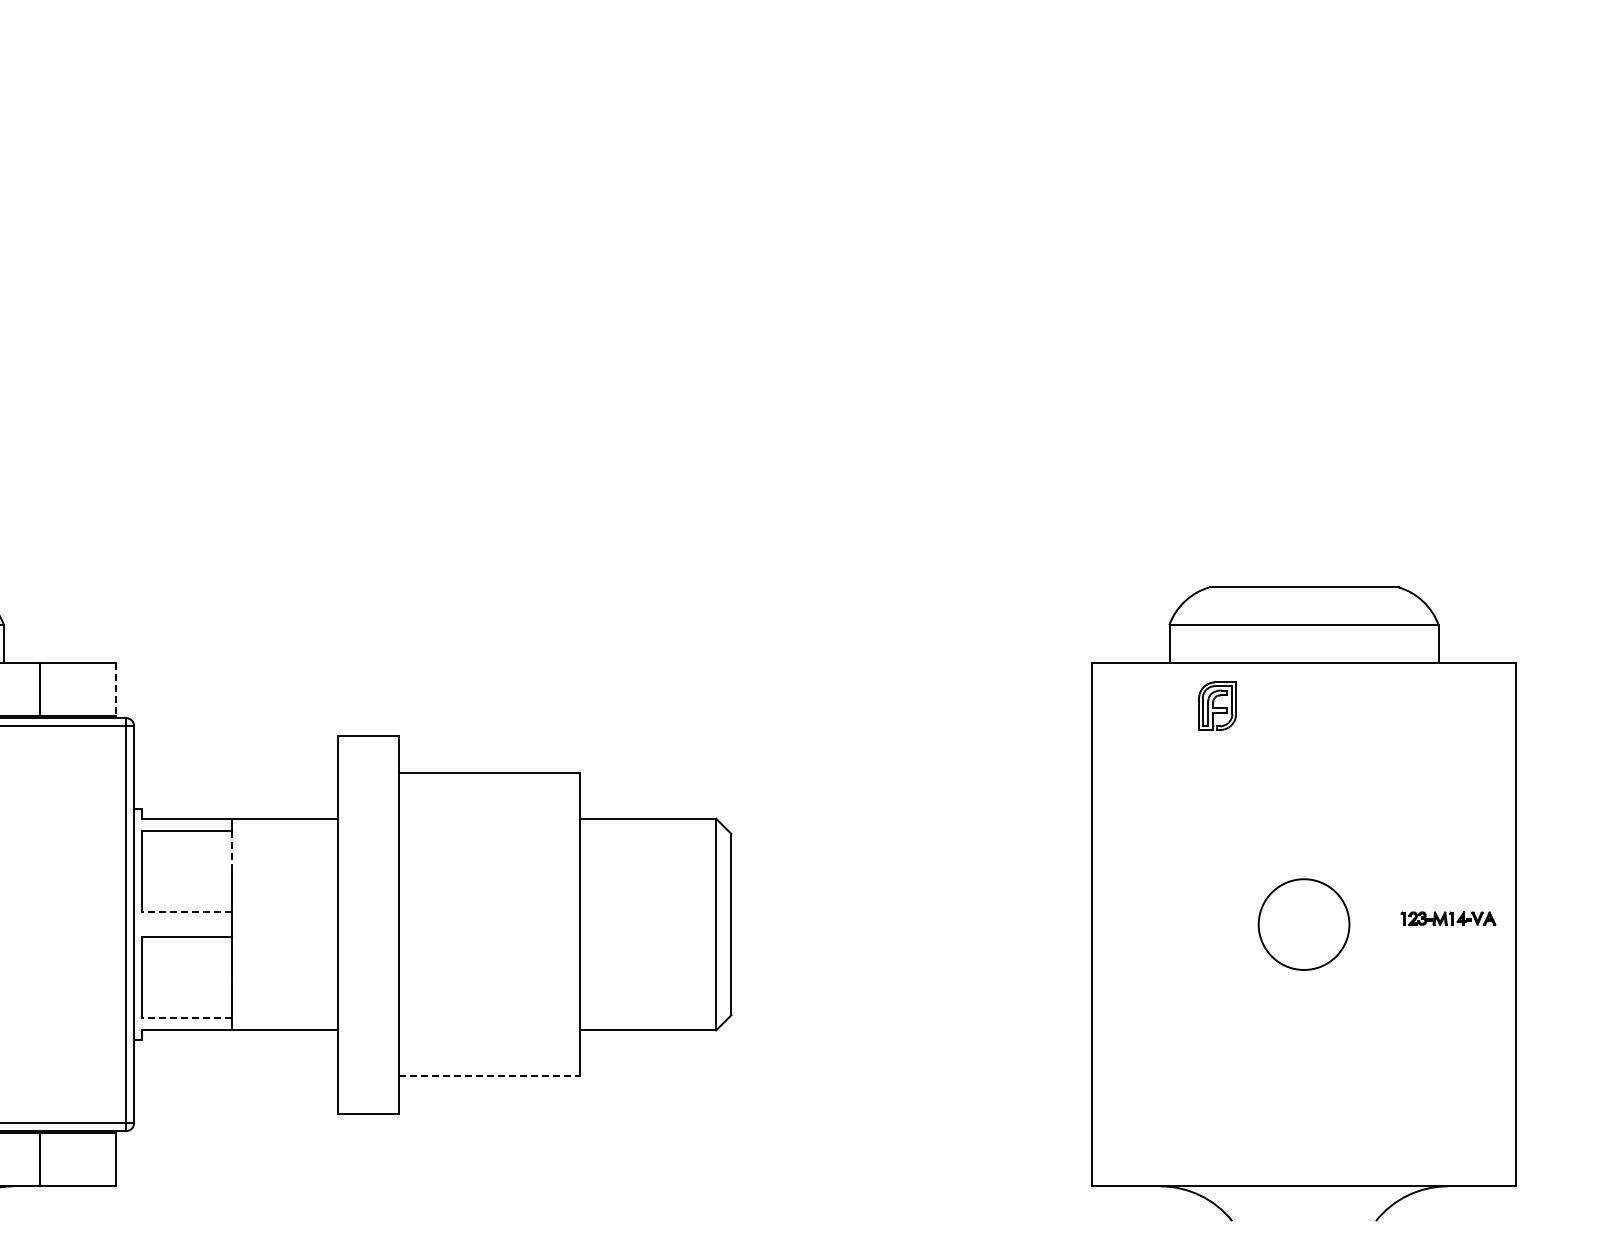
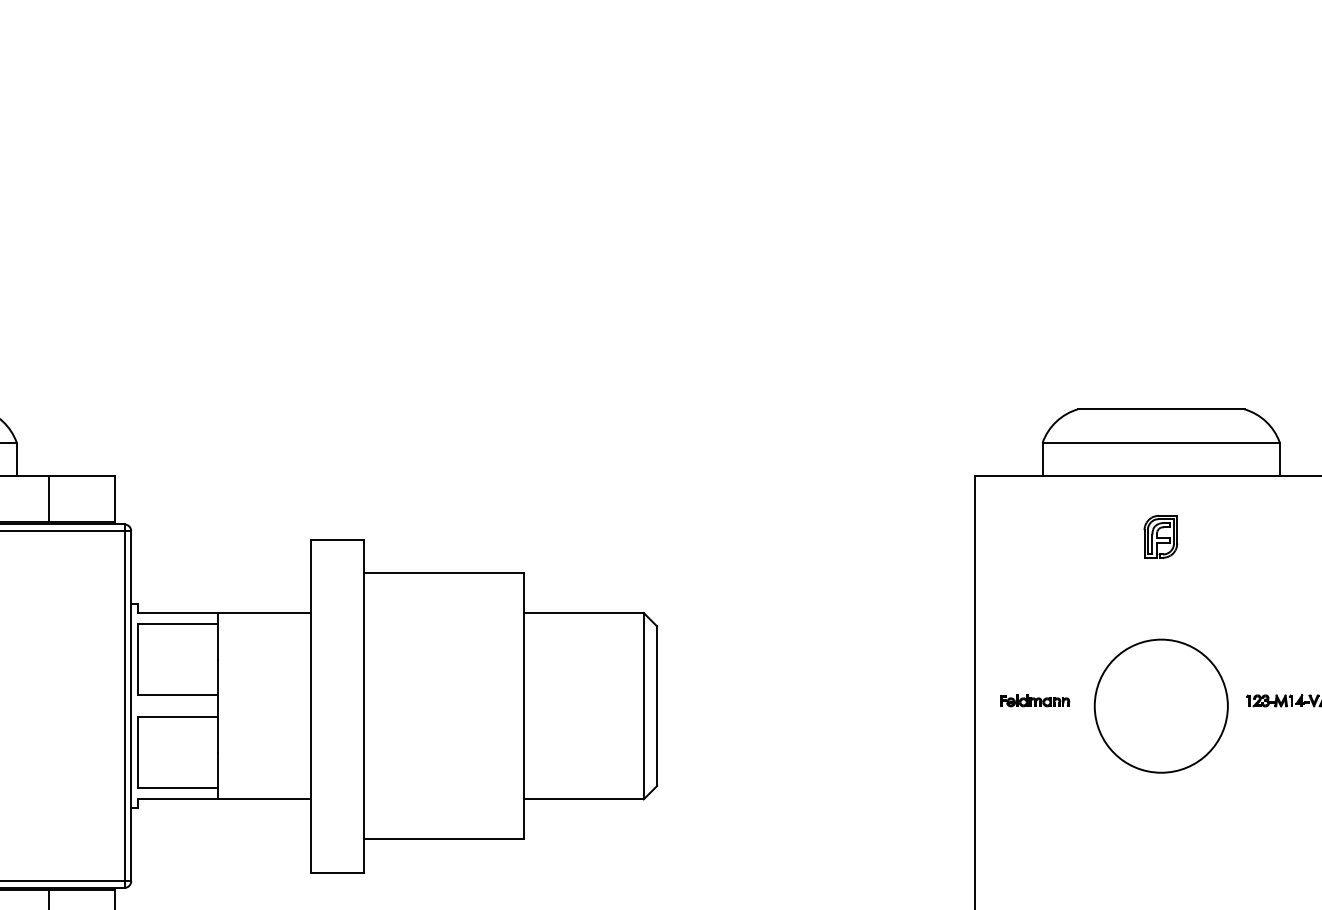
line: (115, 689) -> (114, 499), dashed -> solid
part: (1217, 705) -> (1160, 536), moved
line: (232, 852) -> (217, 642), dashed -> solid
line: (186, 912) -> (177, 695), dashed -> solid
part: (1160, 918) -> (1034, 700), added
circle: (1303, 924) -> (1160, 706), size x1.67
line: (186, 1017) -> (177, 787), dashed -> solid
line: (489, 1075) -> (444, 839), dashed -> solid

